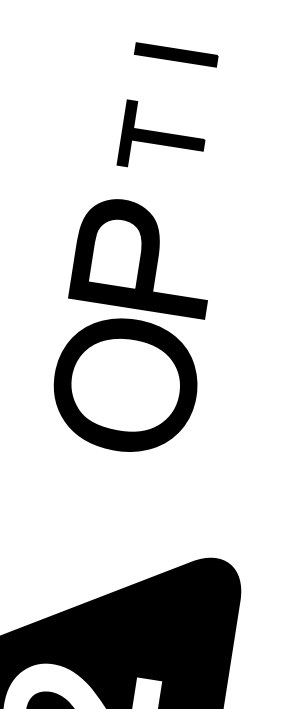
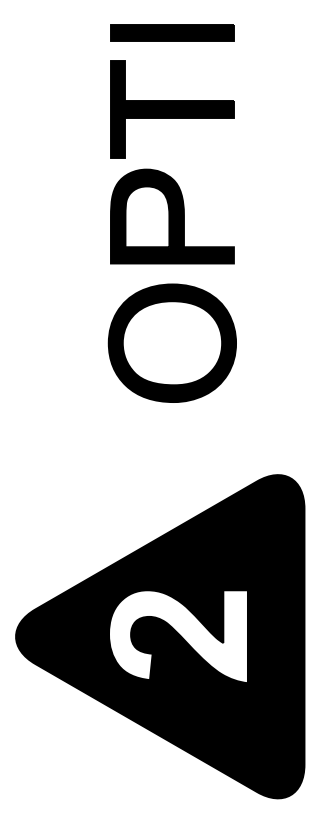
part: (176, 54) -> (172, 32), size x1.67
part: (163, 138) -> (172, 109), size x1.67
part: (124, 384) -> (171, 342), moved

